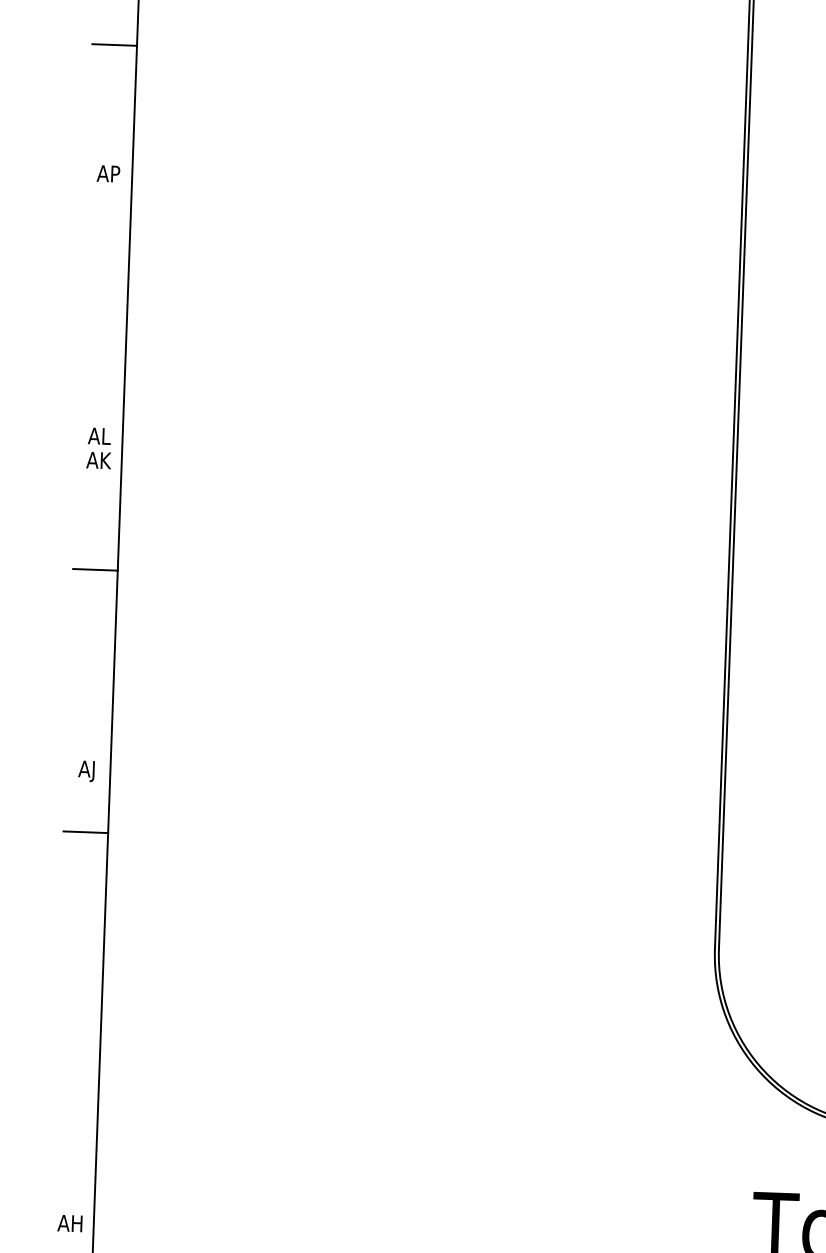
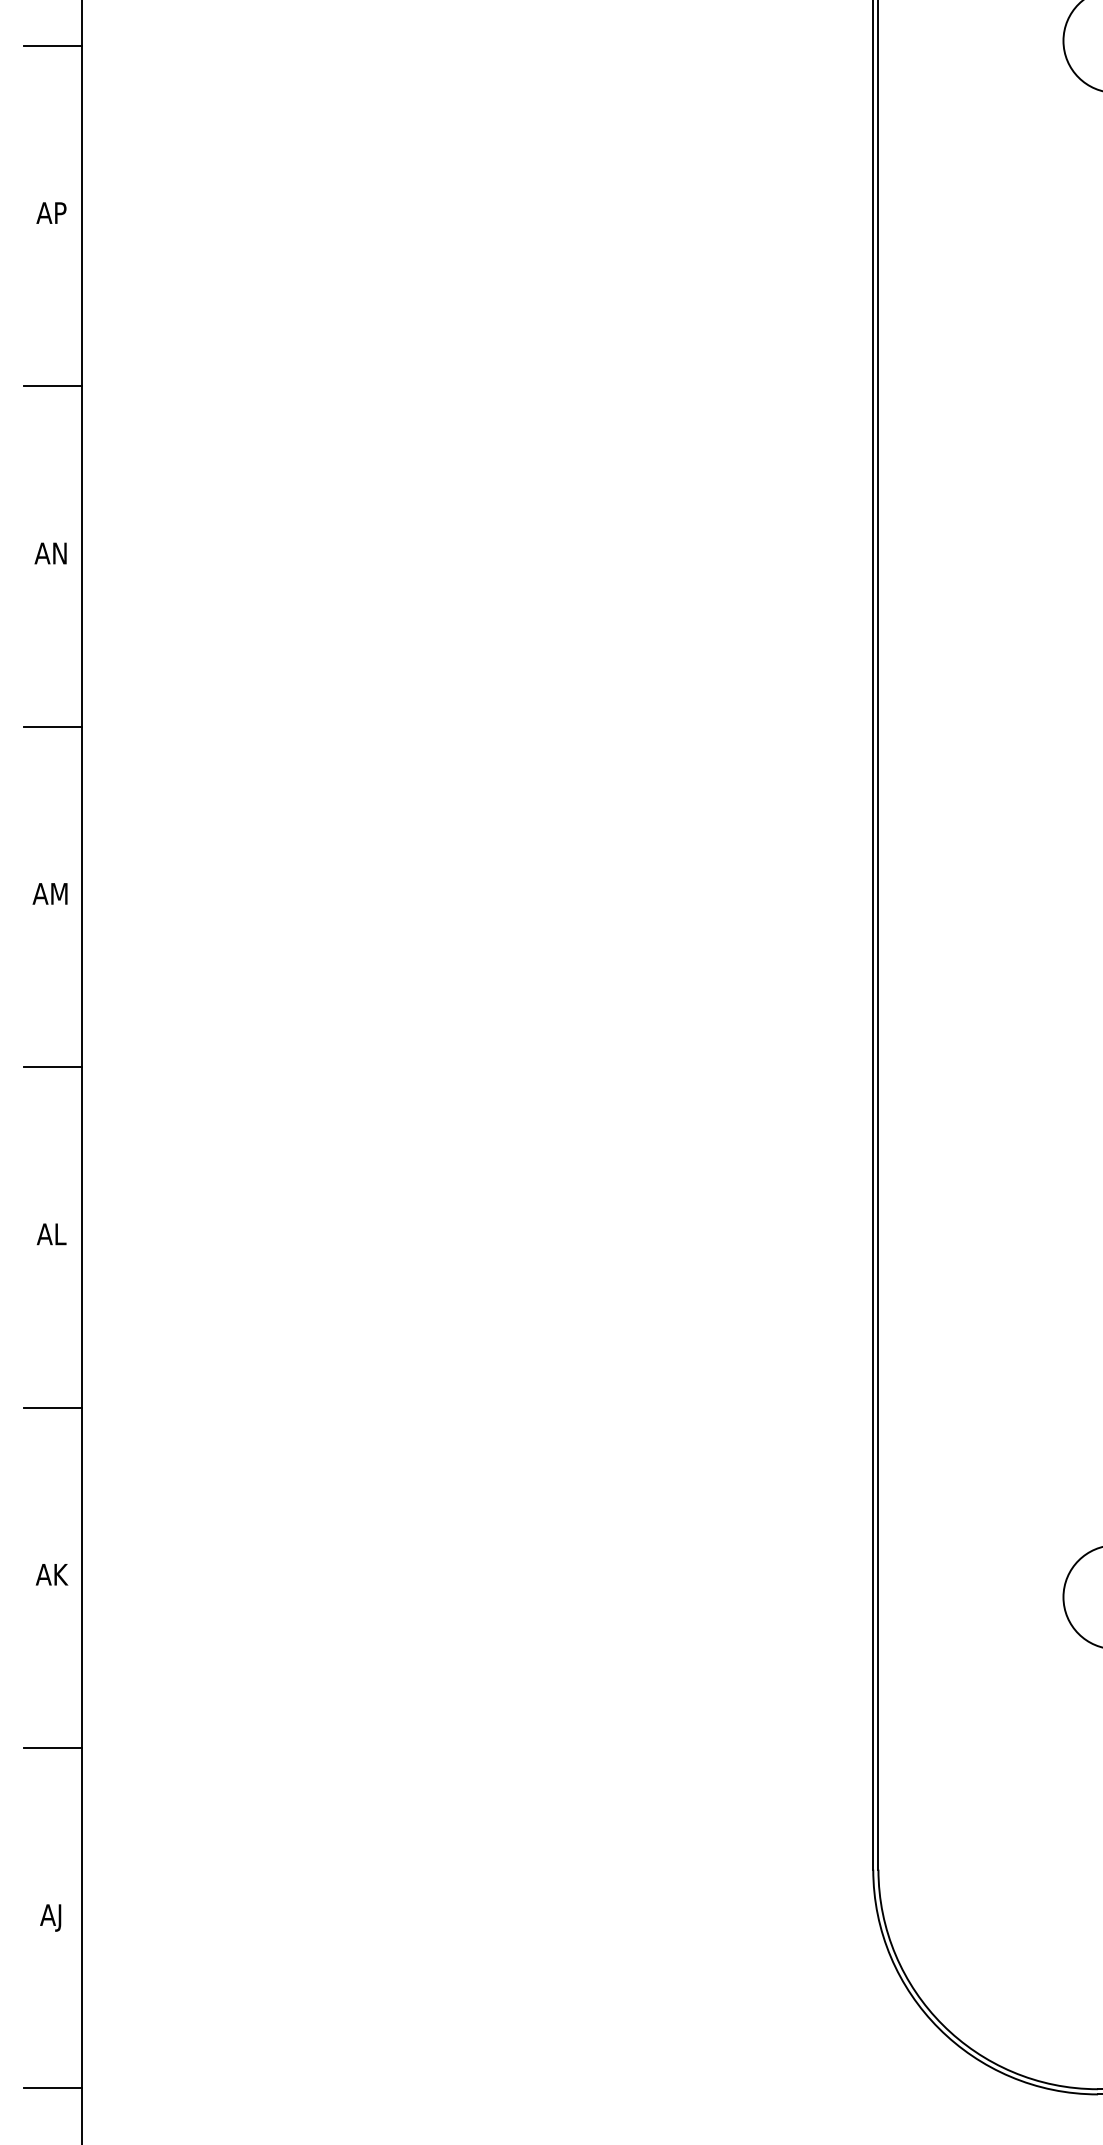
text: (107, 173) -> (49, 893), AP -> AM
line: (104, 307) -> (52, 1067), added
text: (98, 460) -> (51, 1574), moved
text: (86, 770) -> (50, 1917), moved
line: (76, 1094) -> (52, 2088), added

